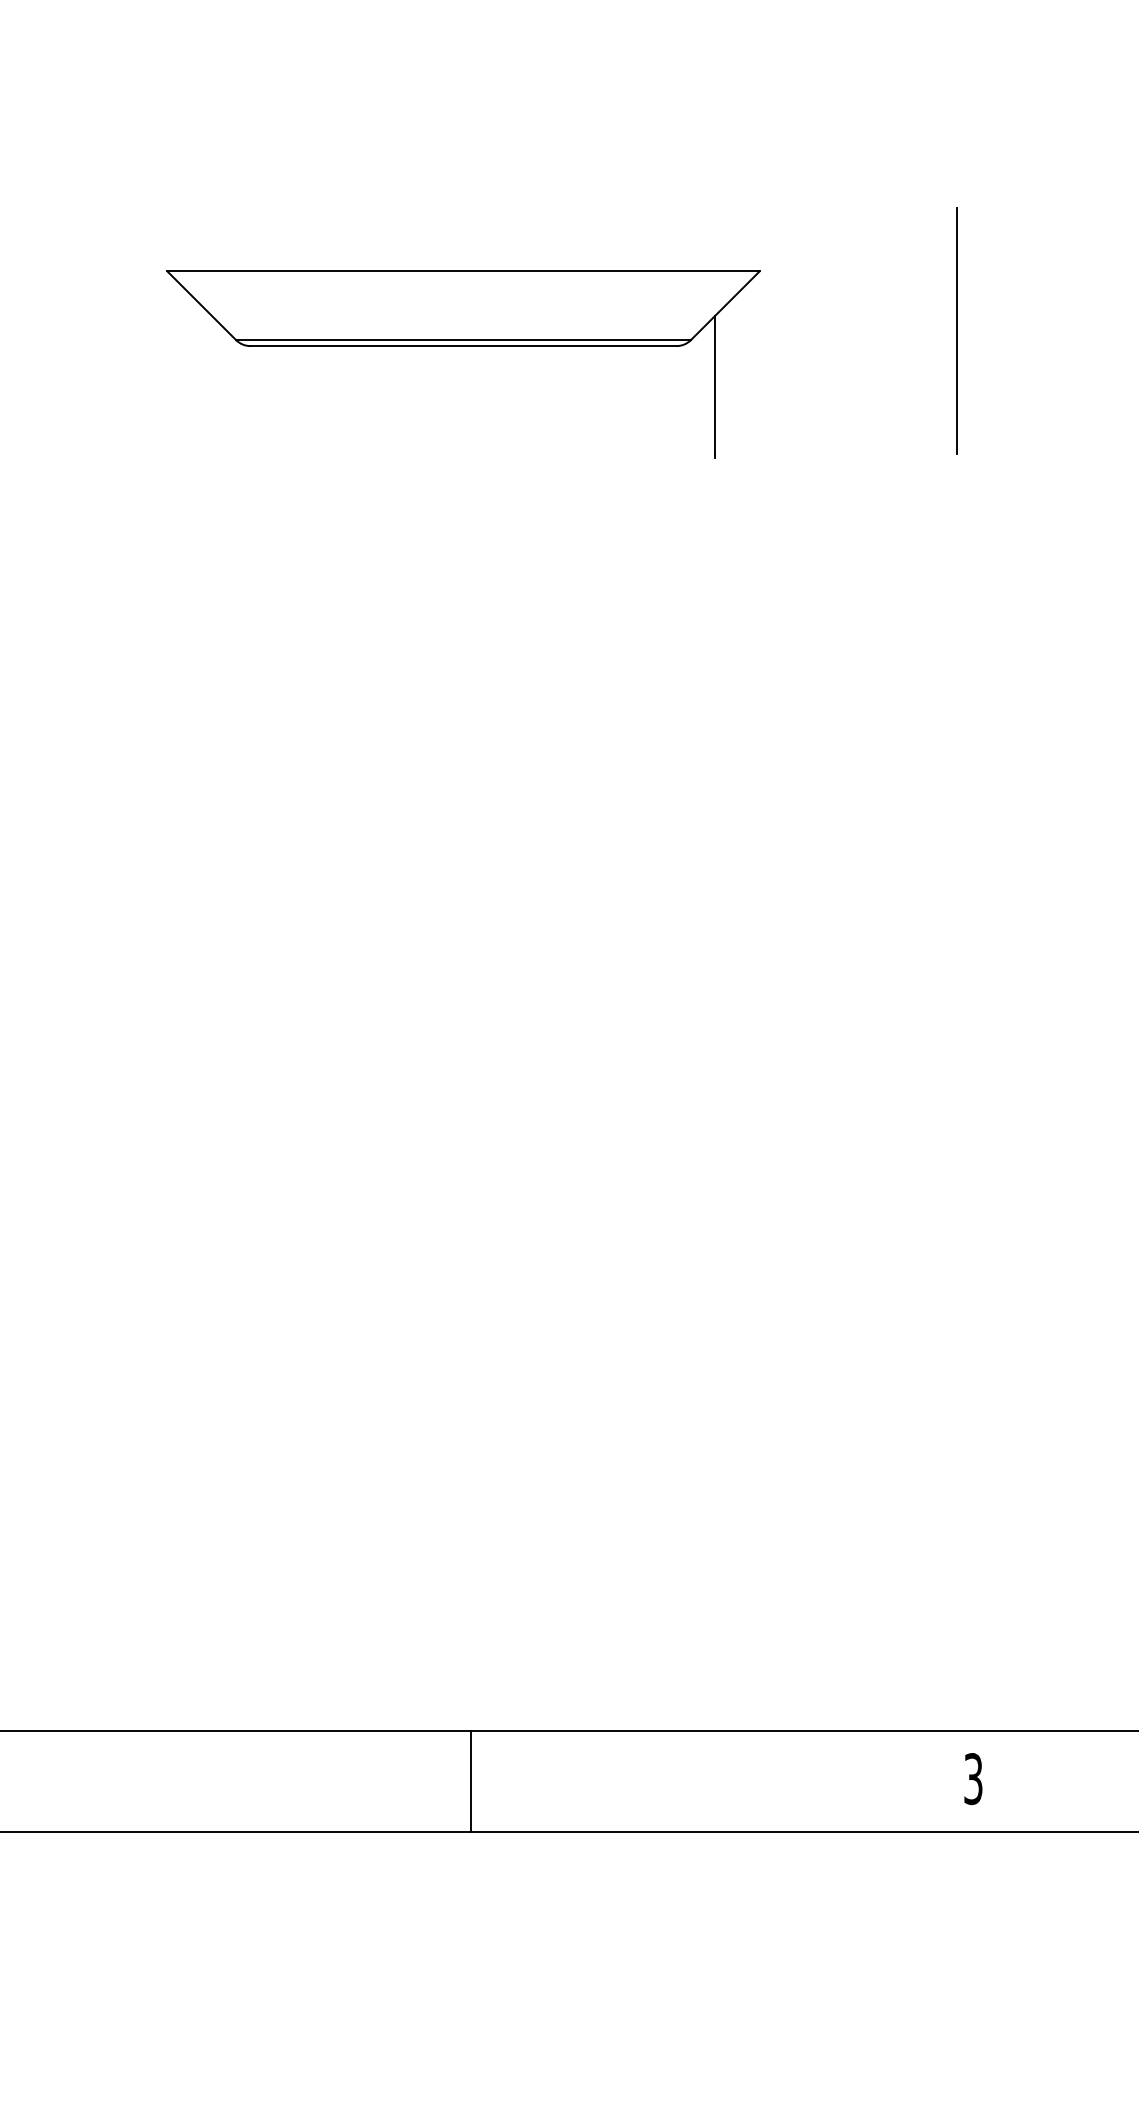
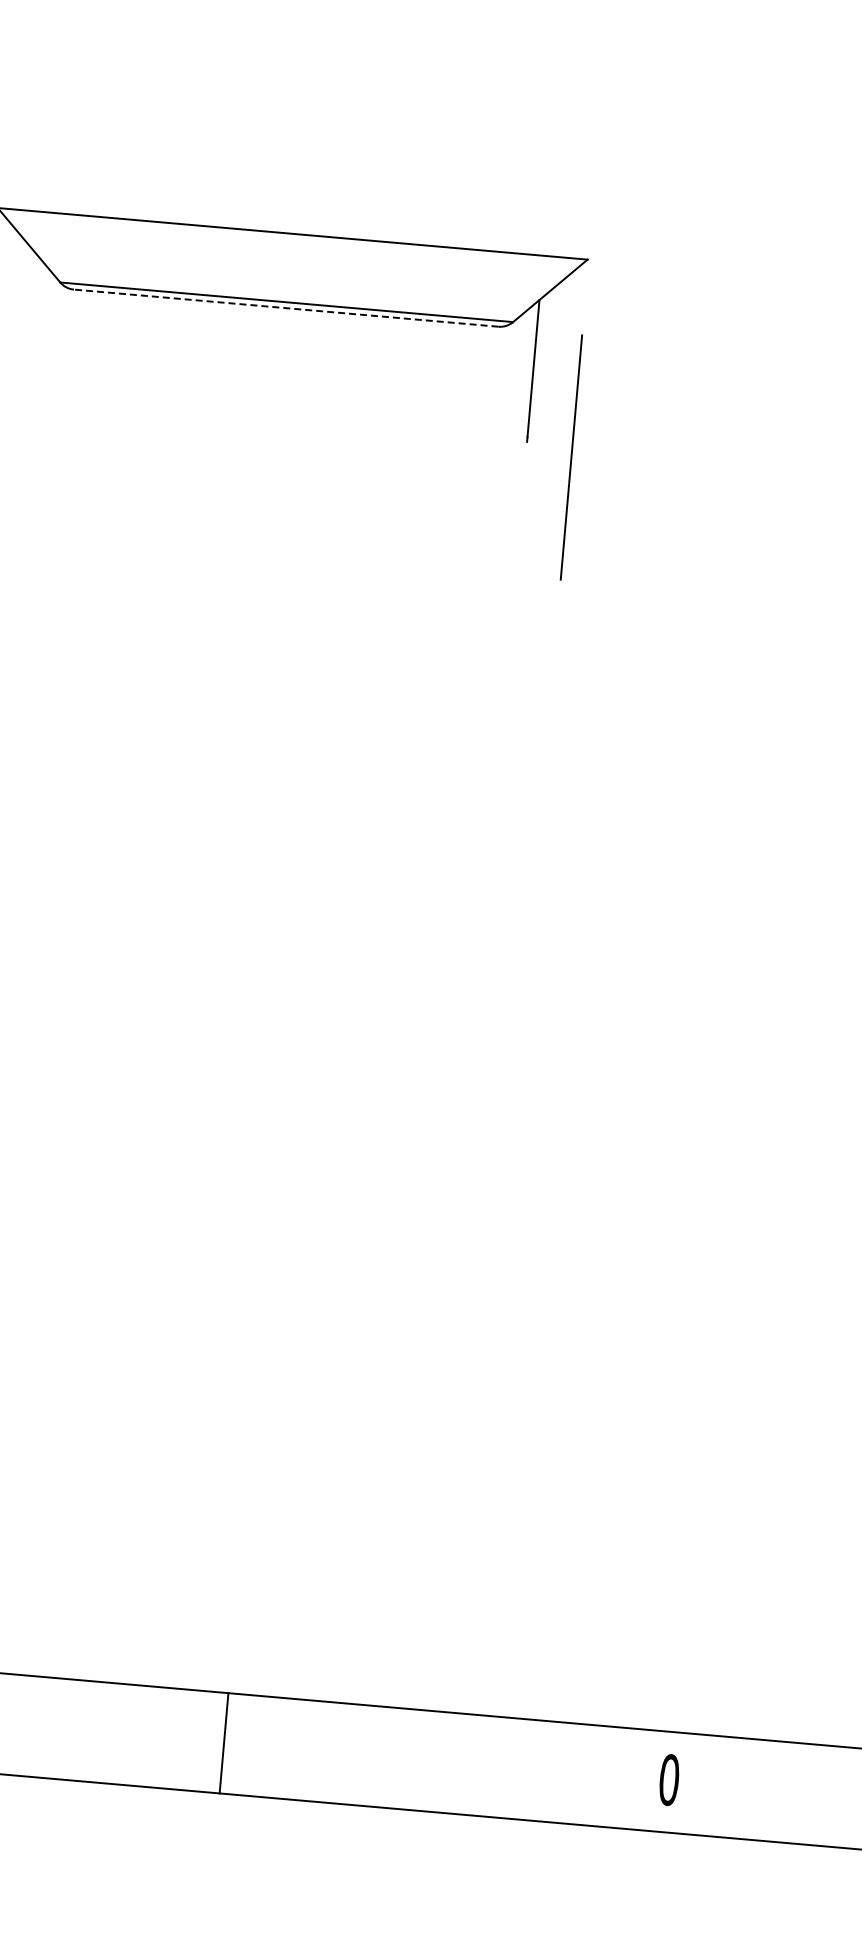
line: (956, 330) -> (571, 456), moved
line: (463, 346) -> (286, 308), solid -> dashed
text: (973, 1779) -> (669, 1780), 3 -> 0
line: (470, 1780) -> (223, 1742), moved

